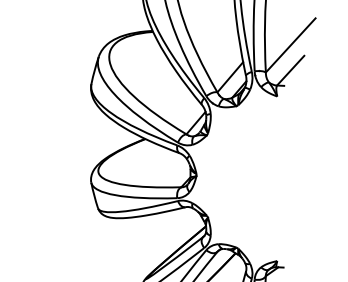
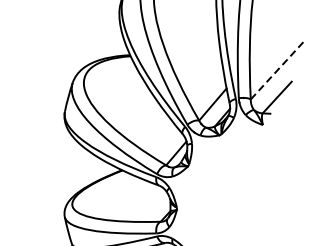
line: (290, 45) -> (277, 70), solid -> dashed

